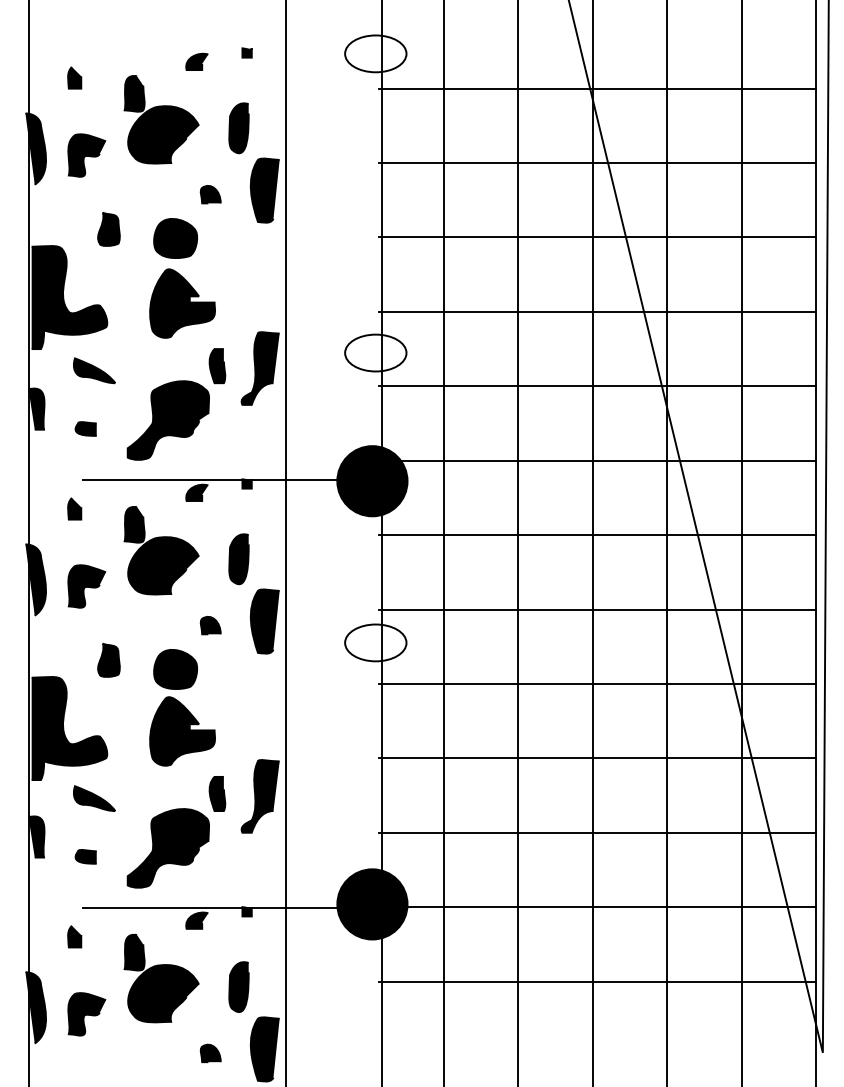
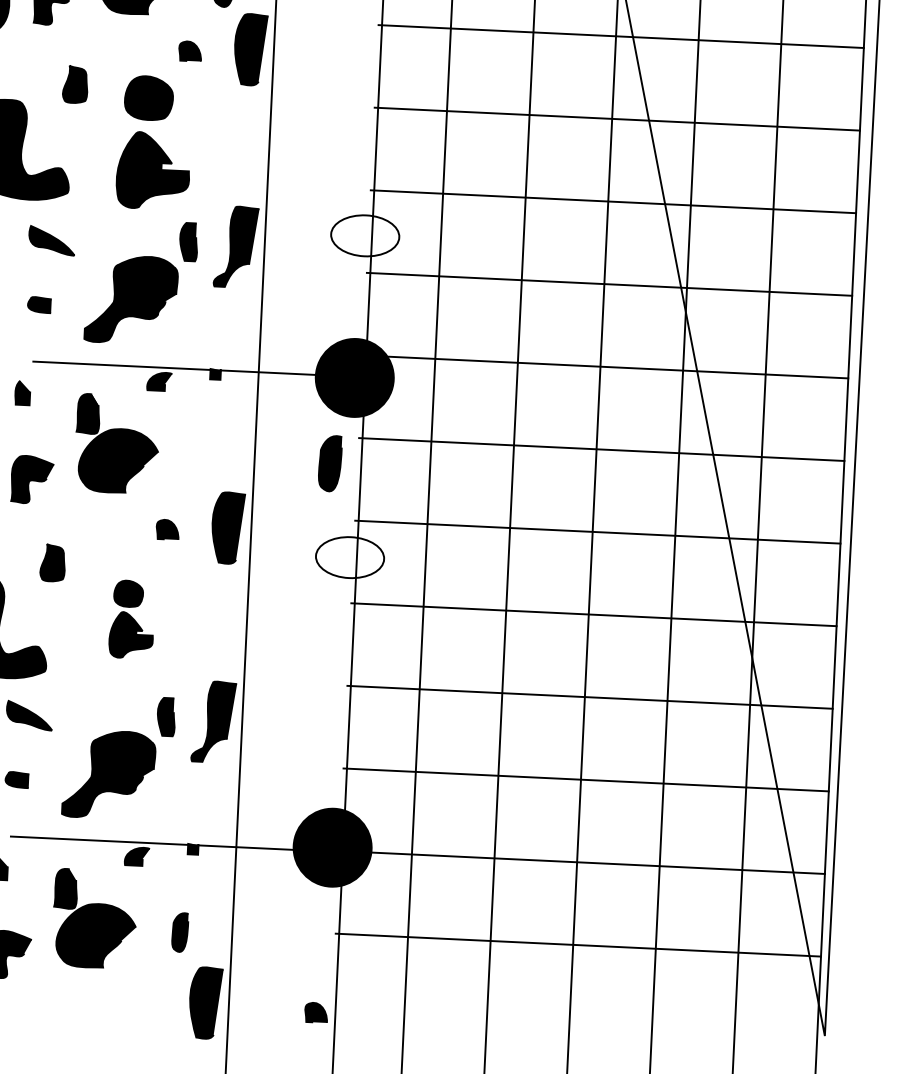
part: (238, 559) -> (329, 463), moved
part: (182, 707) -> (132, 619), size x0.6
part: (238, 986) -> (179, 931), size x0.7
part: (210, 1053) -> (316, 1012), moved

